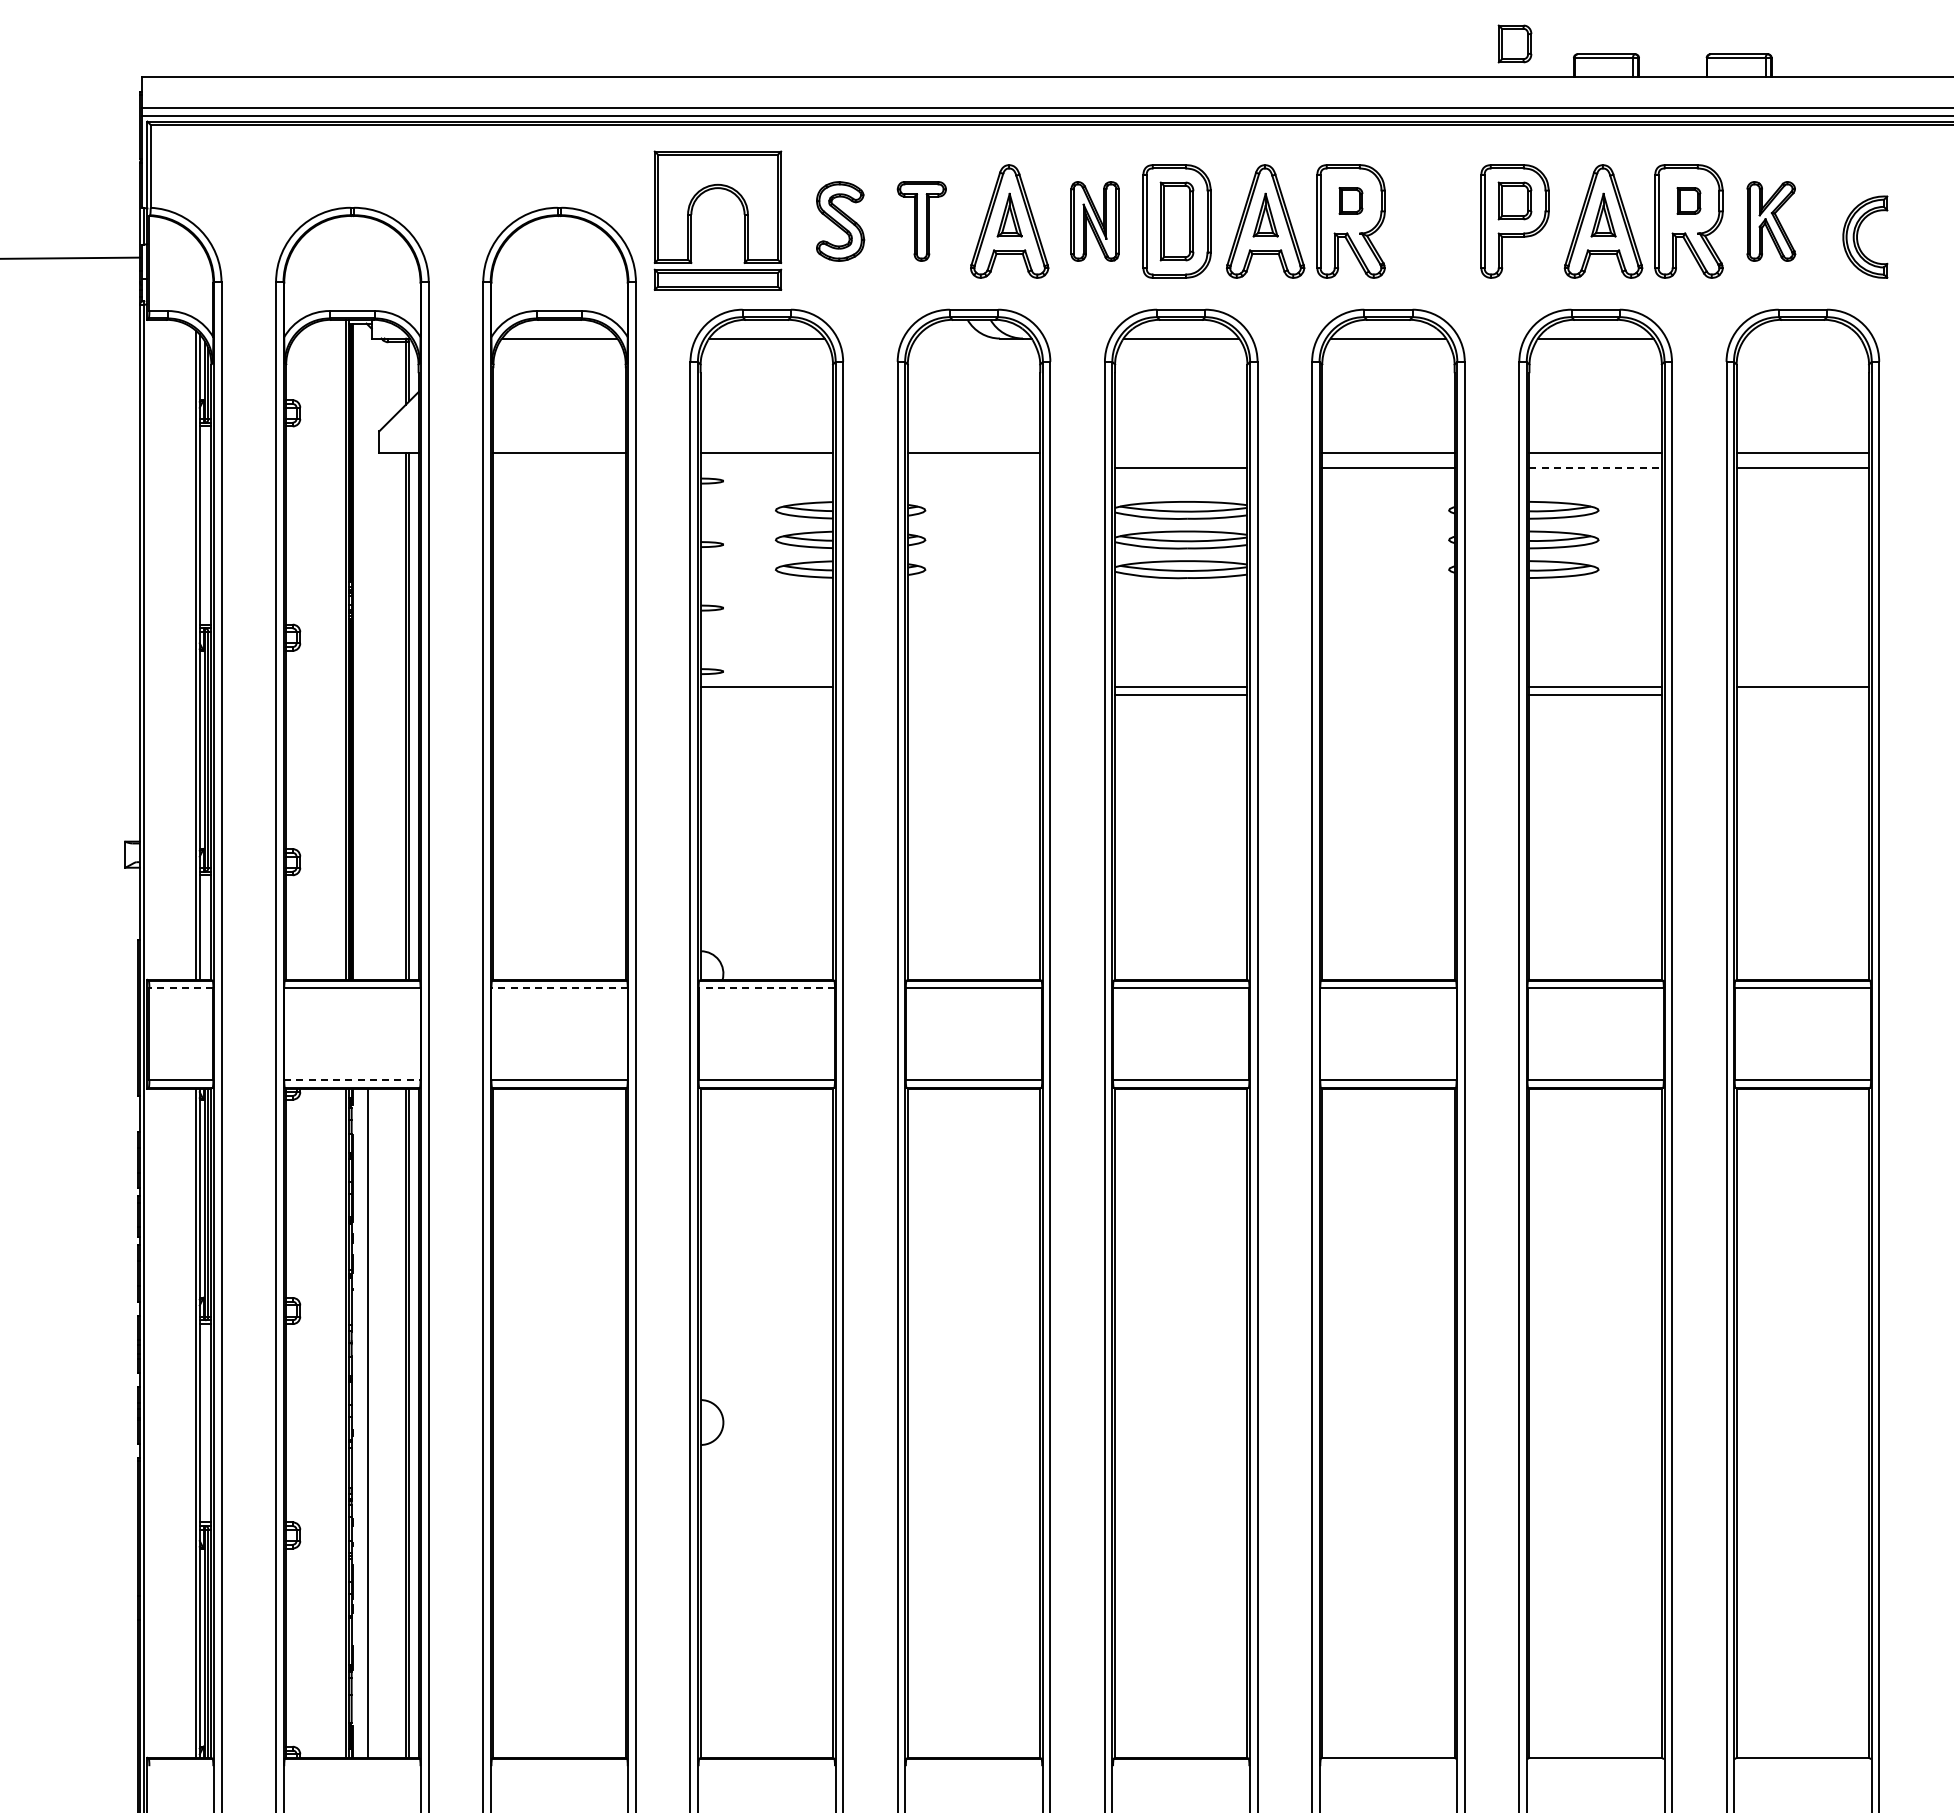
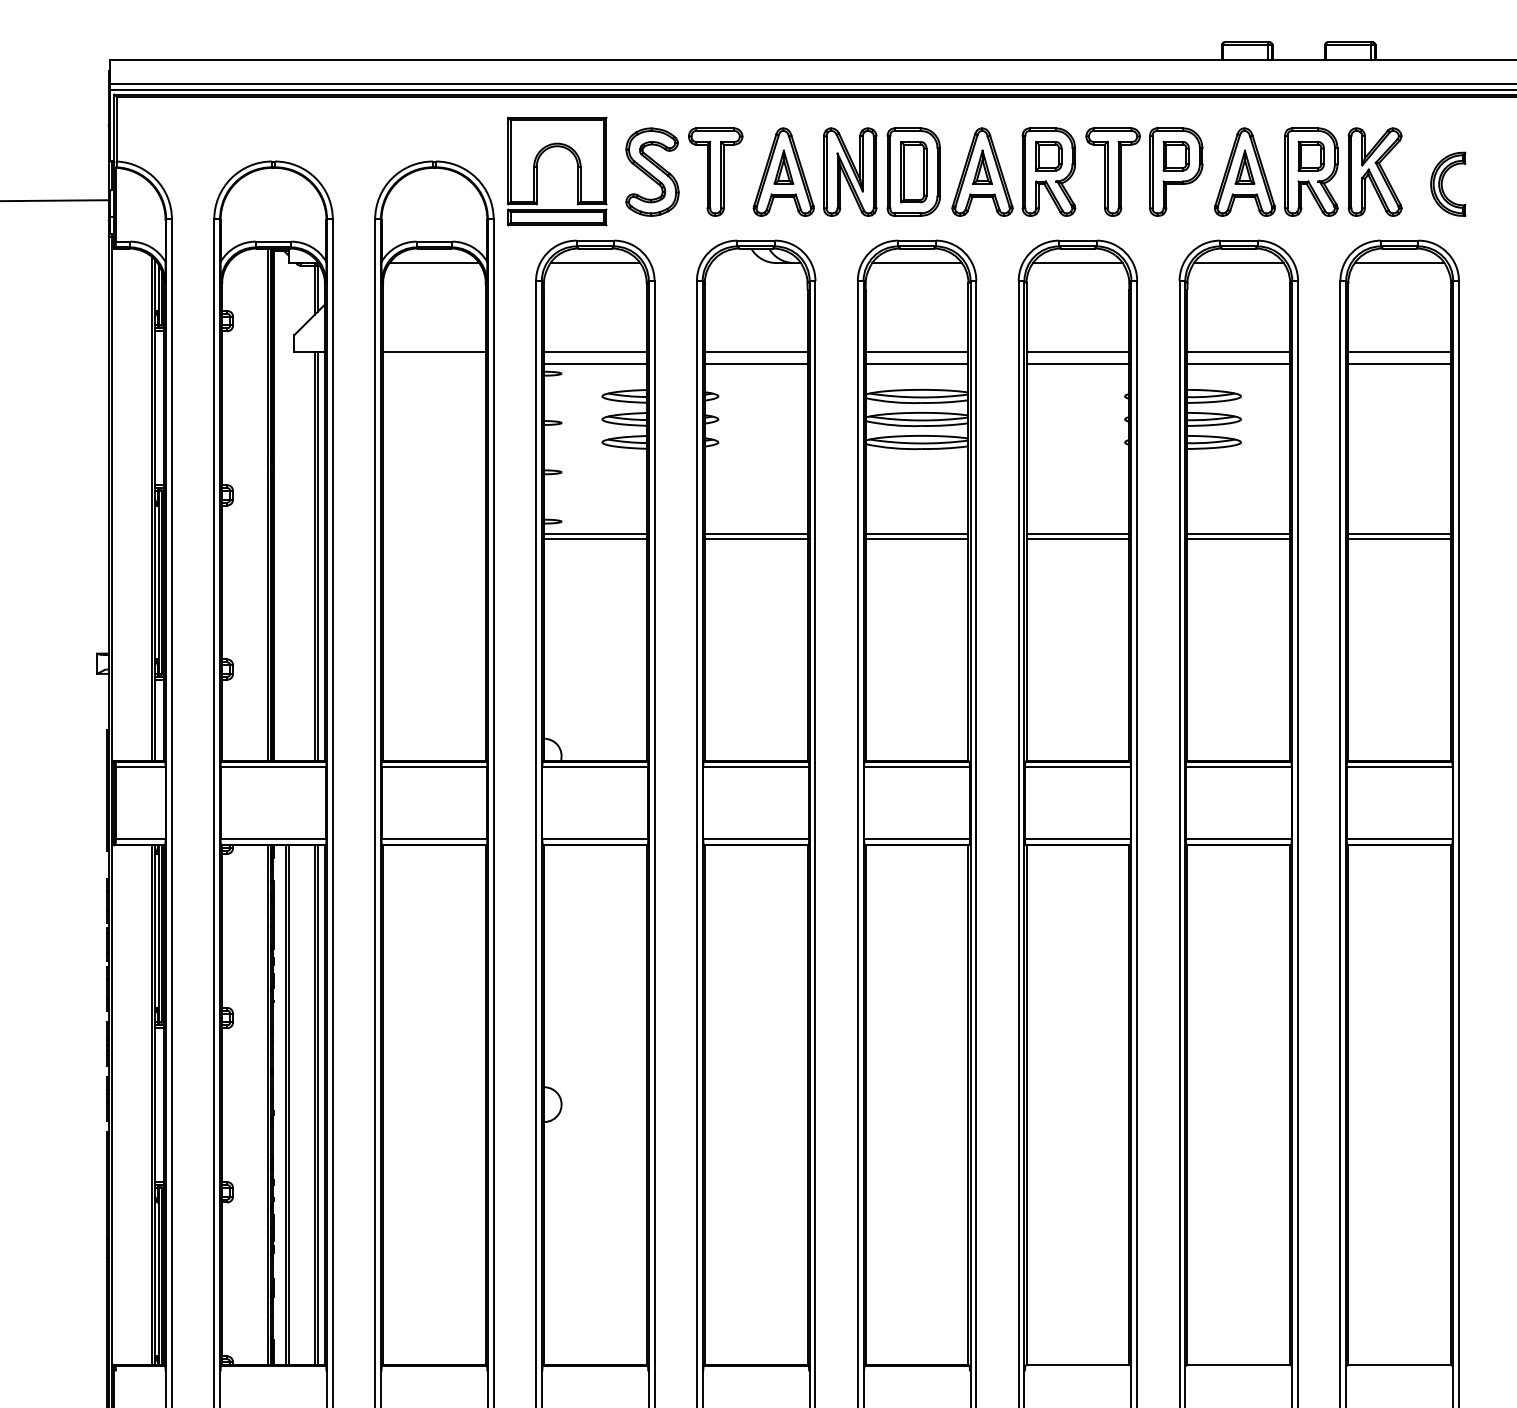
part: (1514, 43) -> (1175, 33), removed
part: (1350, 200) -> (1048, 155), size x1.43
part: (1688, 200) -> (1310, 155), size x1.43
part: (840, 221) -> (652, 172), size x1.43
part: (921, 221) -> (715, 172), size x1.43
part: (1094, 221) -> (849, 172), size x1.43
part: (1433, 221) -> (1112, 172), added
part: (1771, 221) -> (1375, 172), size x1.43
line: (1802, 338) -> (1399, 263), added
line: (1181, 453) -> (917, 352), added
line: (766, 467) -> (595, 363), added
line: (973, 467) -> (755, 363), added
line: (1596, 467) -> (1239, 363), dashed -> solid
line: (973, 687) -> (755, 533), added
line: (1388, 687) -> (1077, 533), added
line: (766, 694) -> (595, 539), added
line: (973, 694) -> (755, 539), added
line: (1388, 694) -> (1077, 539), added
line: (1802, 694) -> (1399, 539), added
line: (181, 988) -> (140, 767), dashed -> solid
line: (559, 988) -> (434, 767), dashed -> solid
line: (766, 988) -> (595, 767), dashed -> solid
line: (352, 1080) -> (273, 839), dashed -> solid
line: (371, 1422) -> (288, 1104), added

